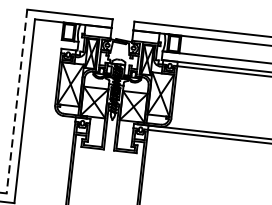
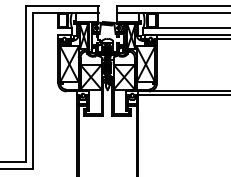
line: (16, 101) -> (25, 83), dashed -> solid

